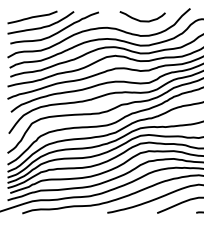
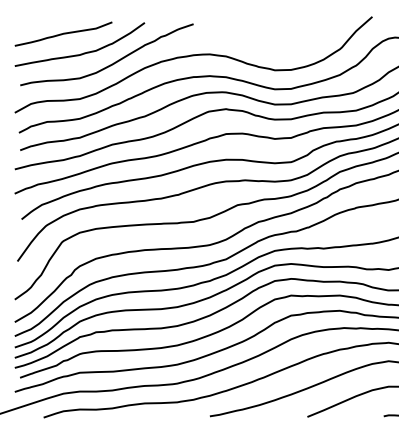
curve: (142, 20) -> (278, 40), removed

